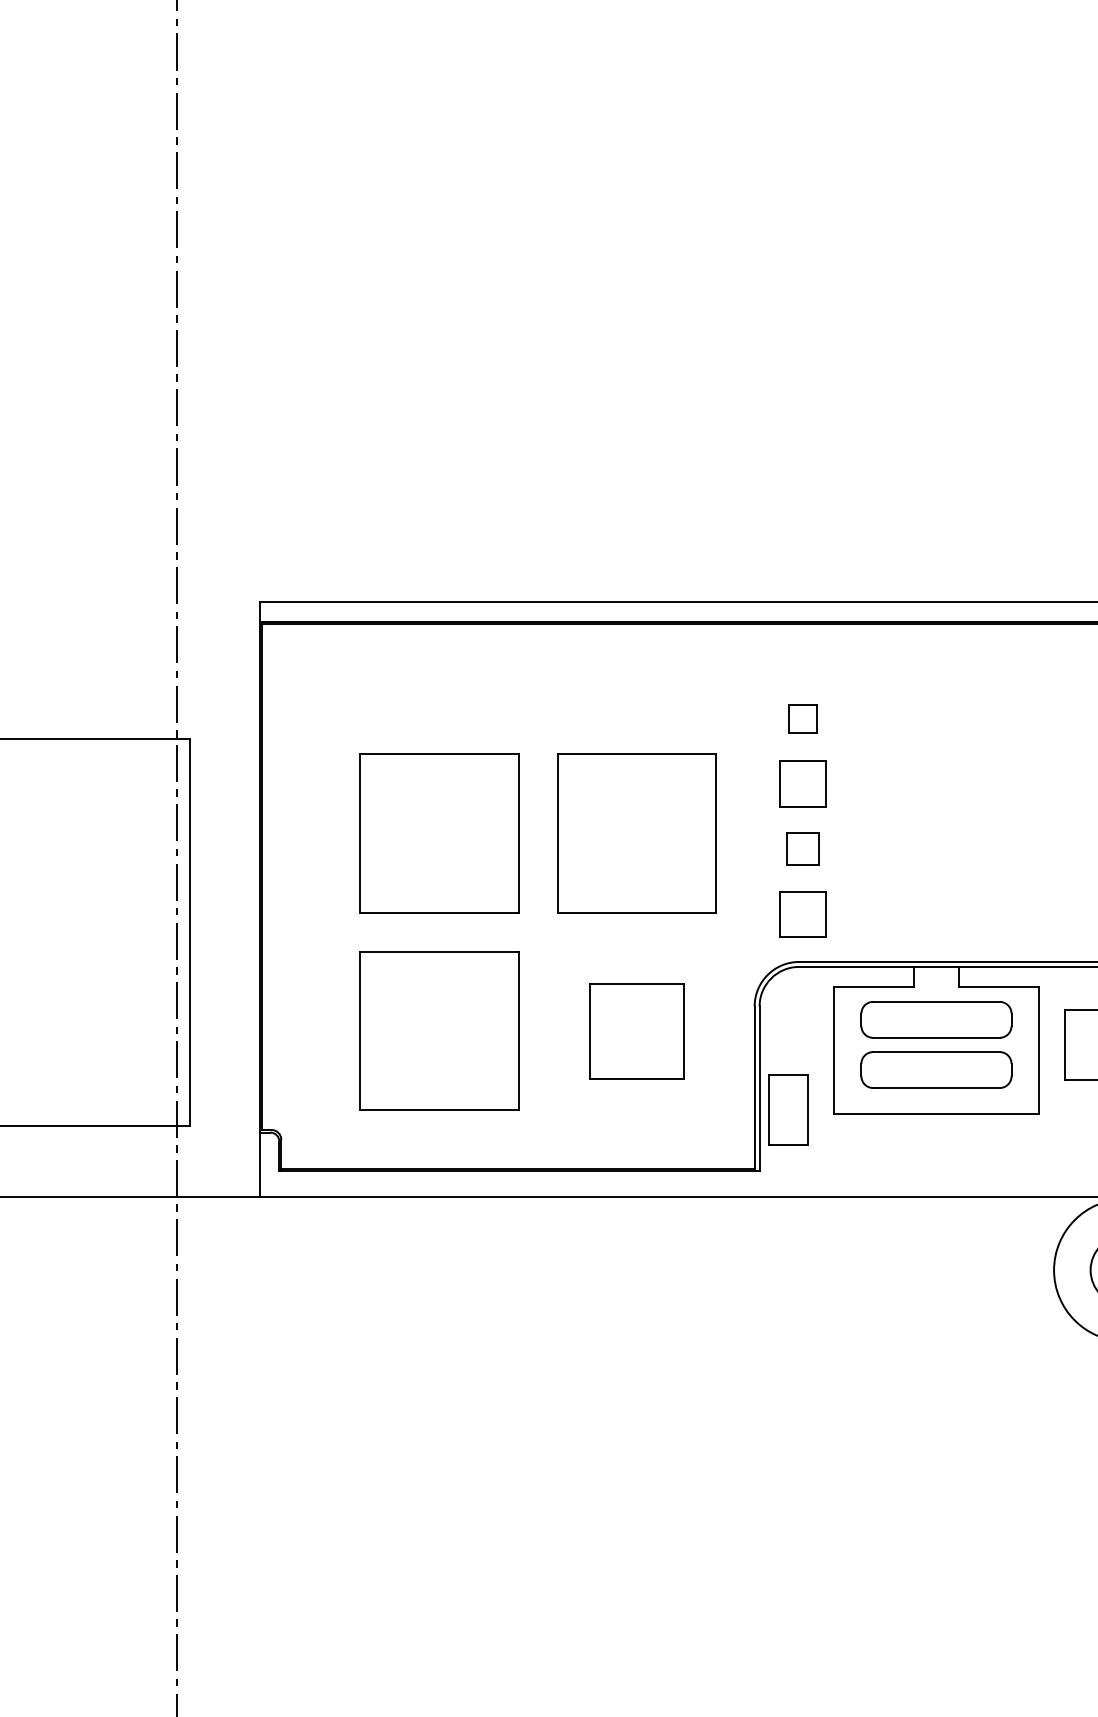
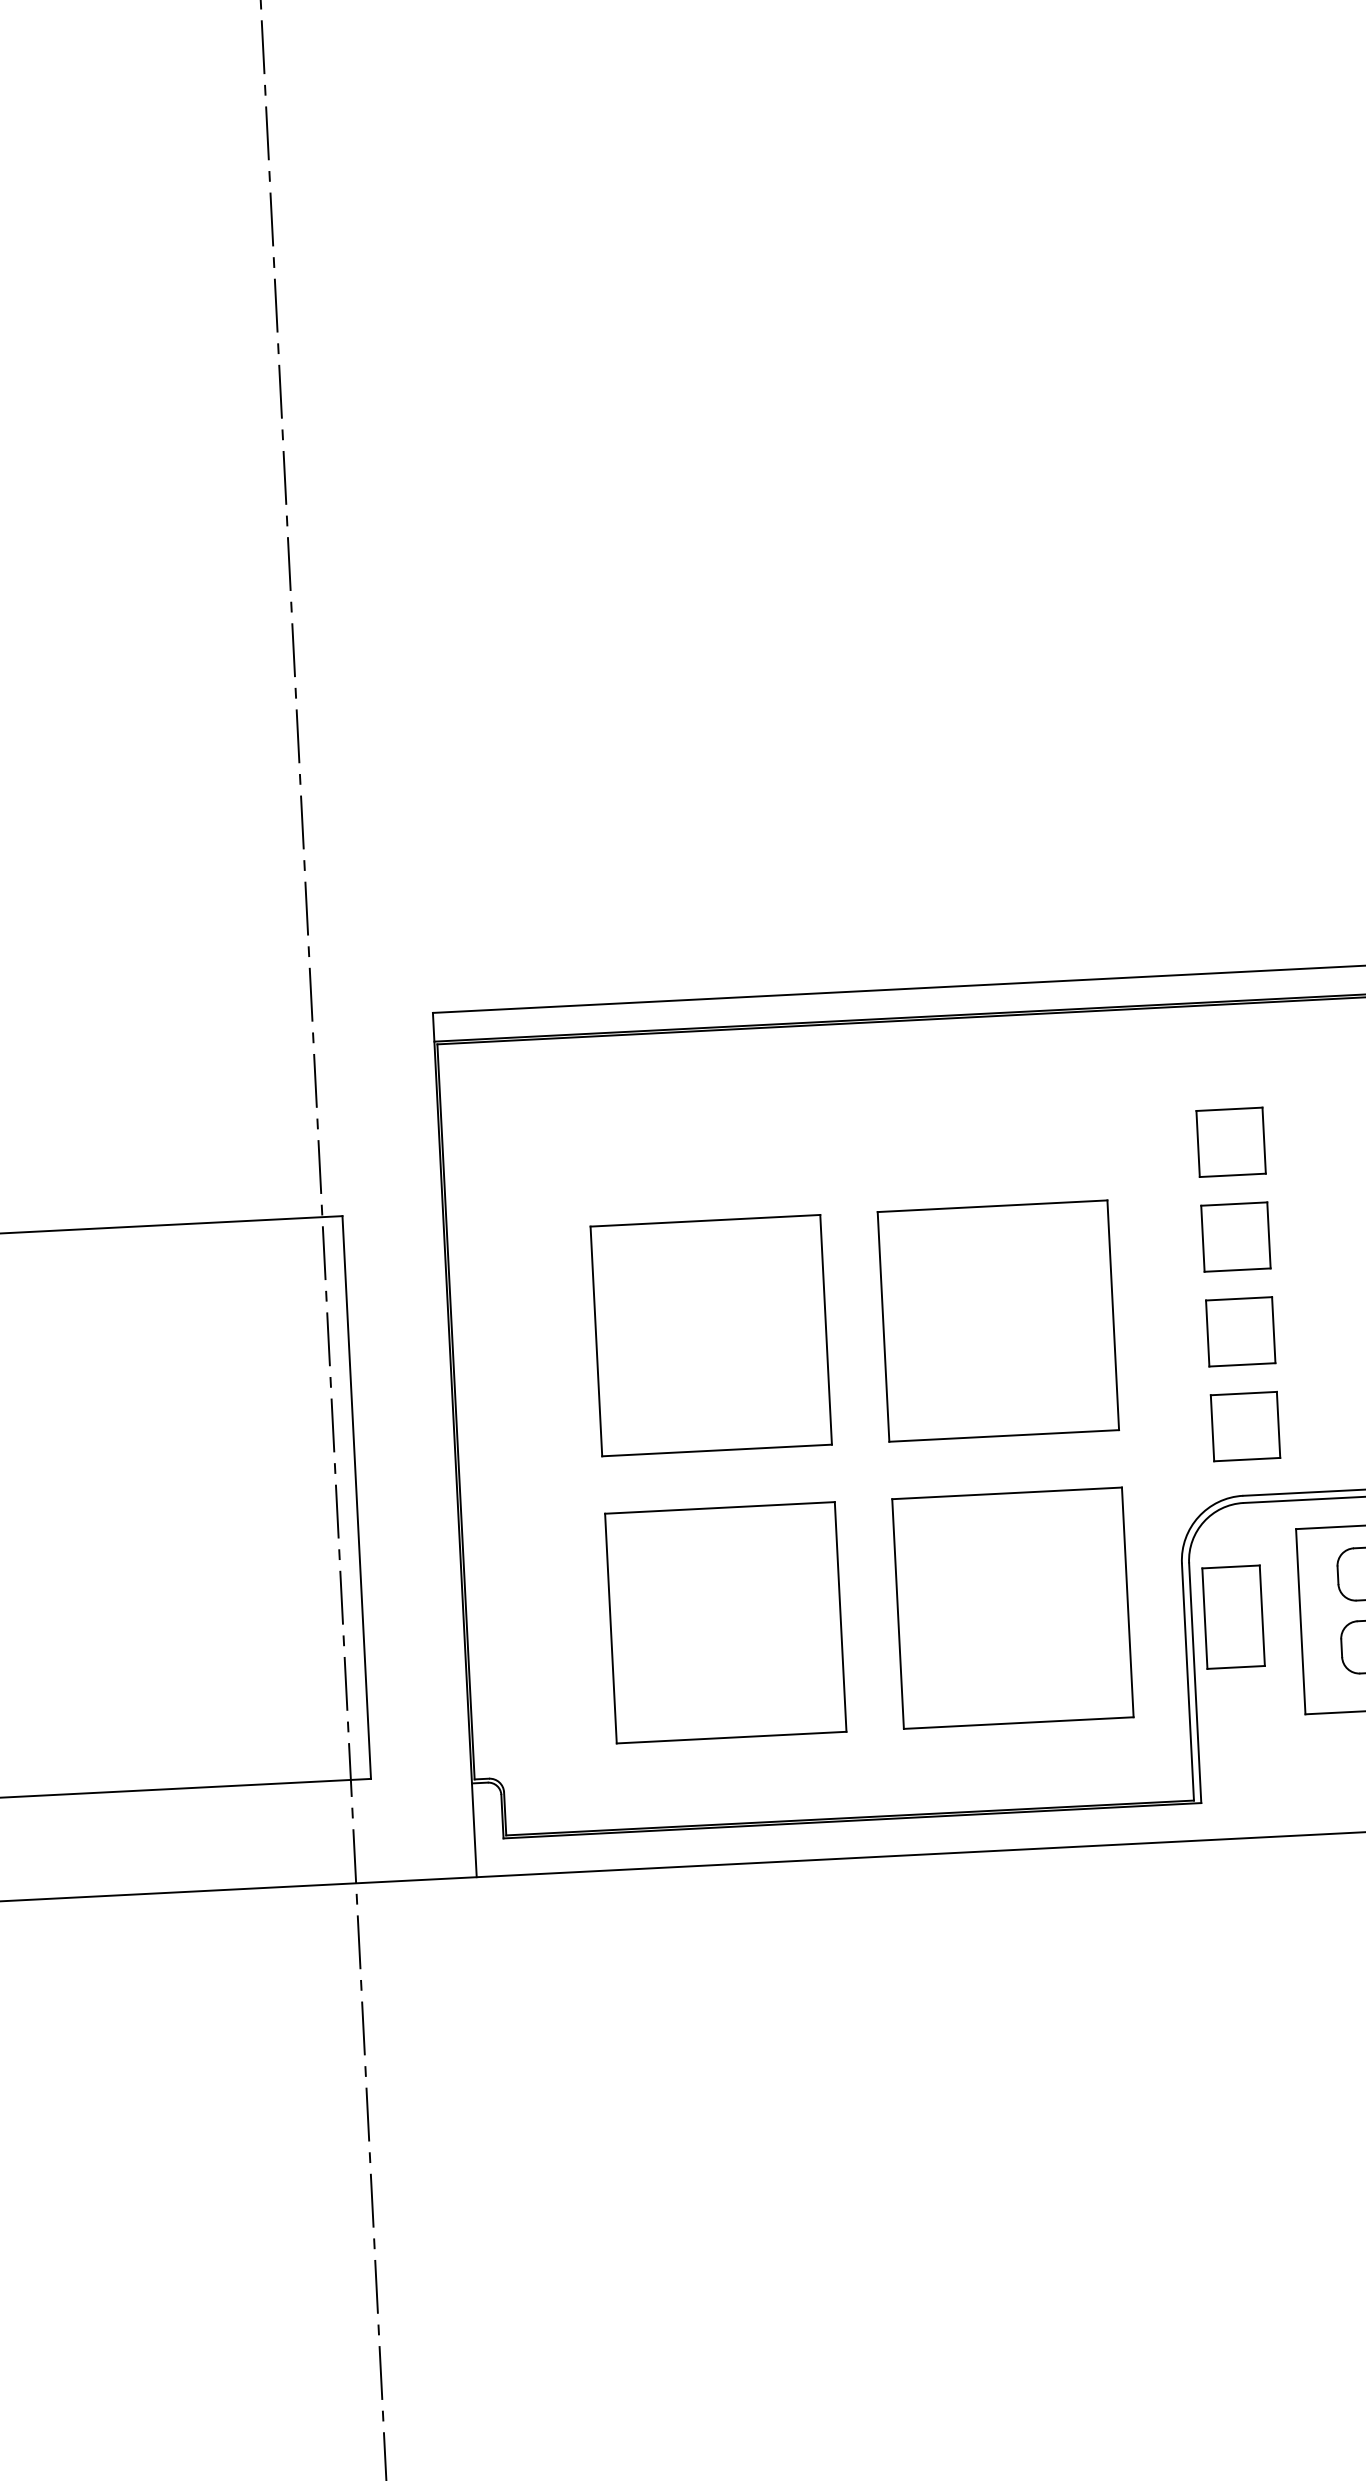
part: (802, 718) -> (1230, 1141), size x1.67
part: (802, 849) -> (1239, 1332), size x1.43
part: (636, 1030) -> (1012, 1607), size x1.67
part: (788, 1109) -> (1233, 1616), moved

